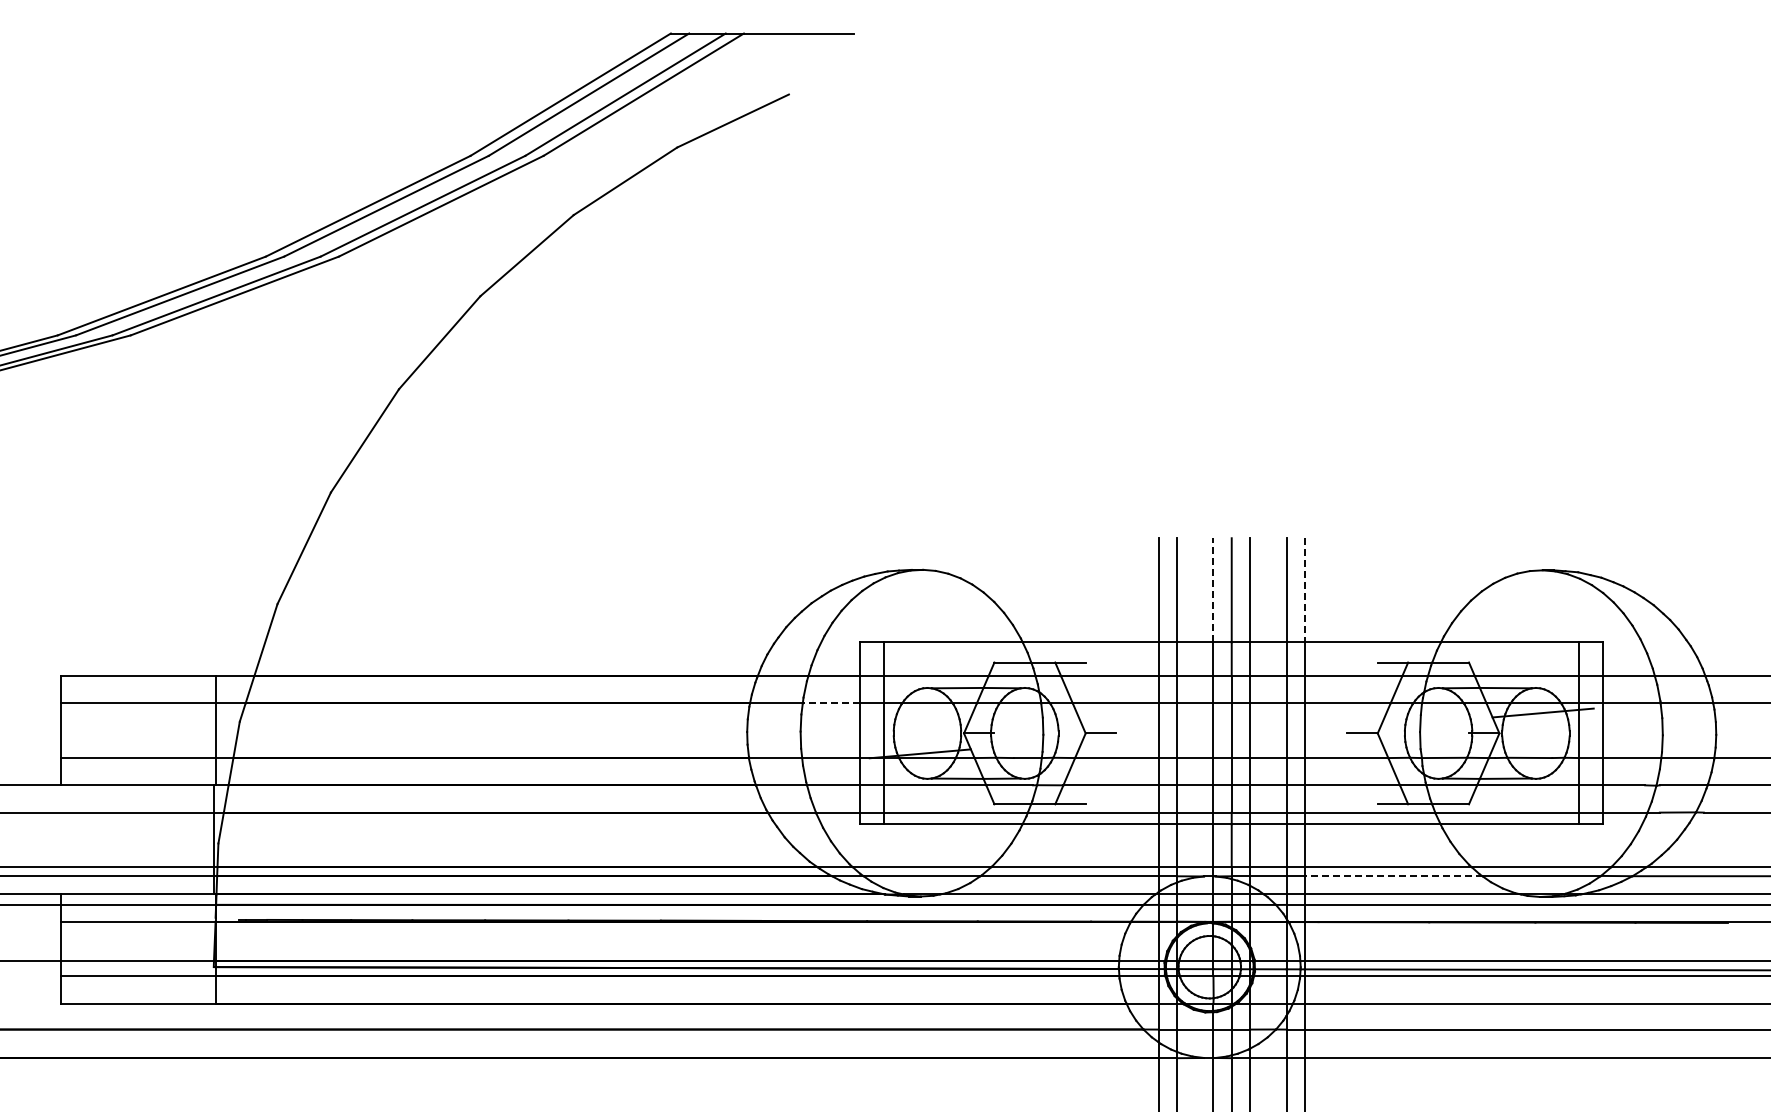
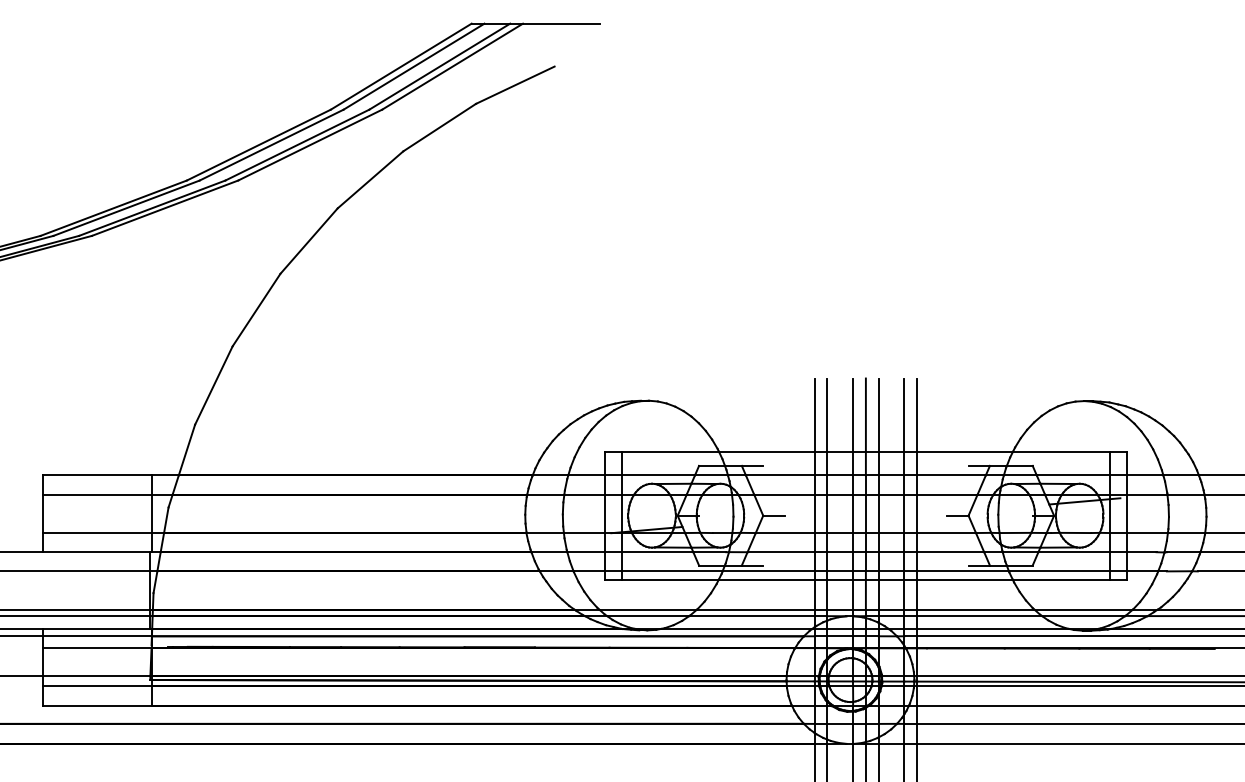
line: (1213, 589) -> (853, 414), dashed -> solid
line: (1304, 590) -> (917, 415), dashed -> solid
line: (831, 703) -> (584, 494), dashed -> solid
line: (1393, 876) -> (979, 616), dashed -> solid

